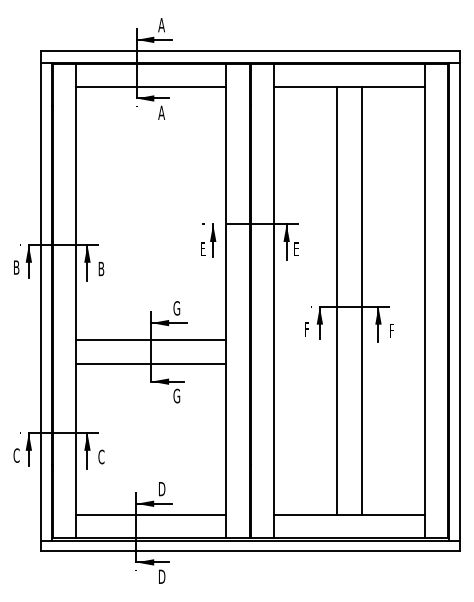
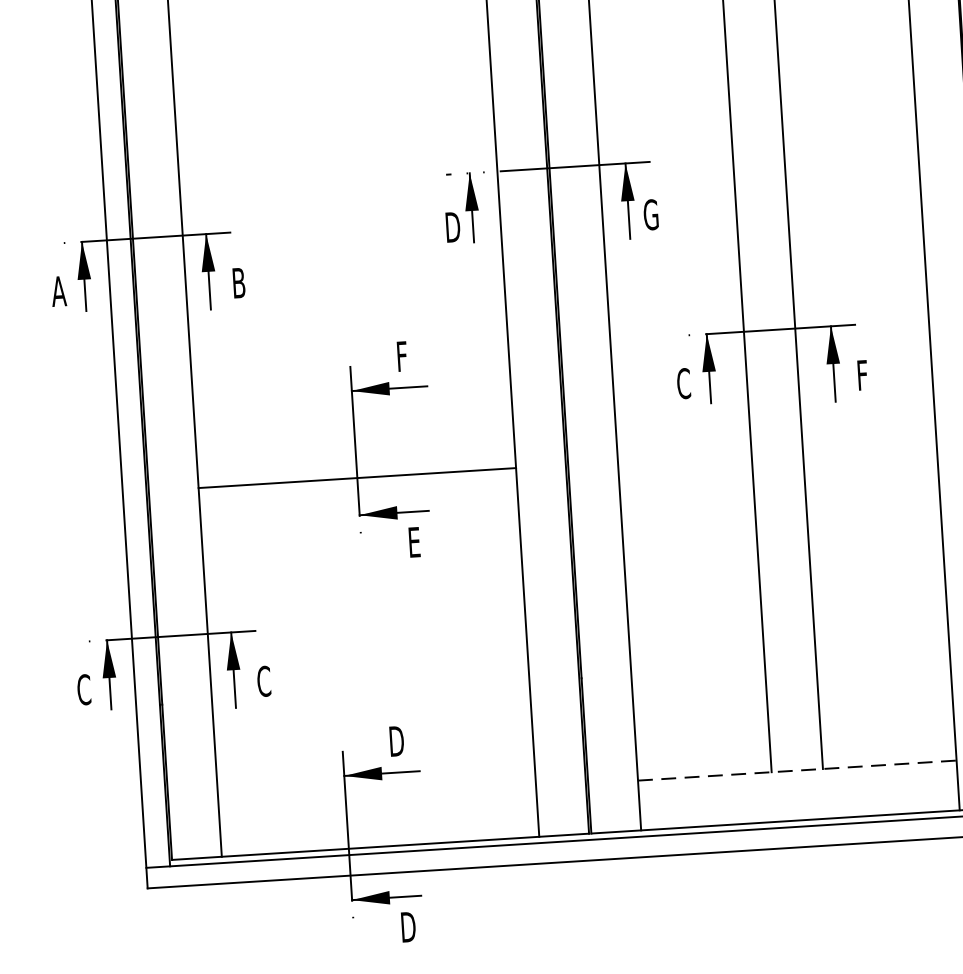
text: (296, 248) -> (649, 213), E -> G
text: (203, 249) -> (452, 228), E -> D
text: (16, 267) -> (58, 291), B -> A
text: (176, 308) -> (403, 356), G -> F
text: (307, 329) -> (683, 383), F -> C
line: (151, 339) -> (354, 425), removed
text: (176, 395) -> (414, 541), G -> E
line: (151, 514) -> (377, 796), removed
line: (350, 514) -> (799, 770), solid -> dashed

